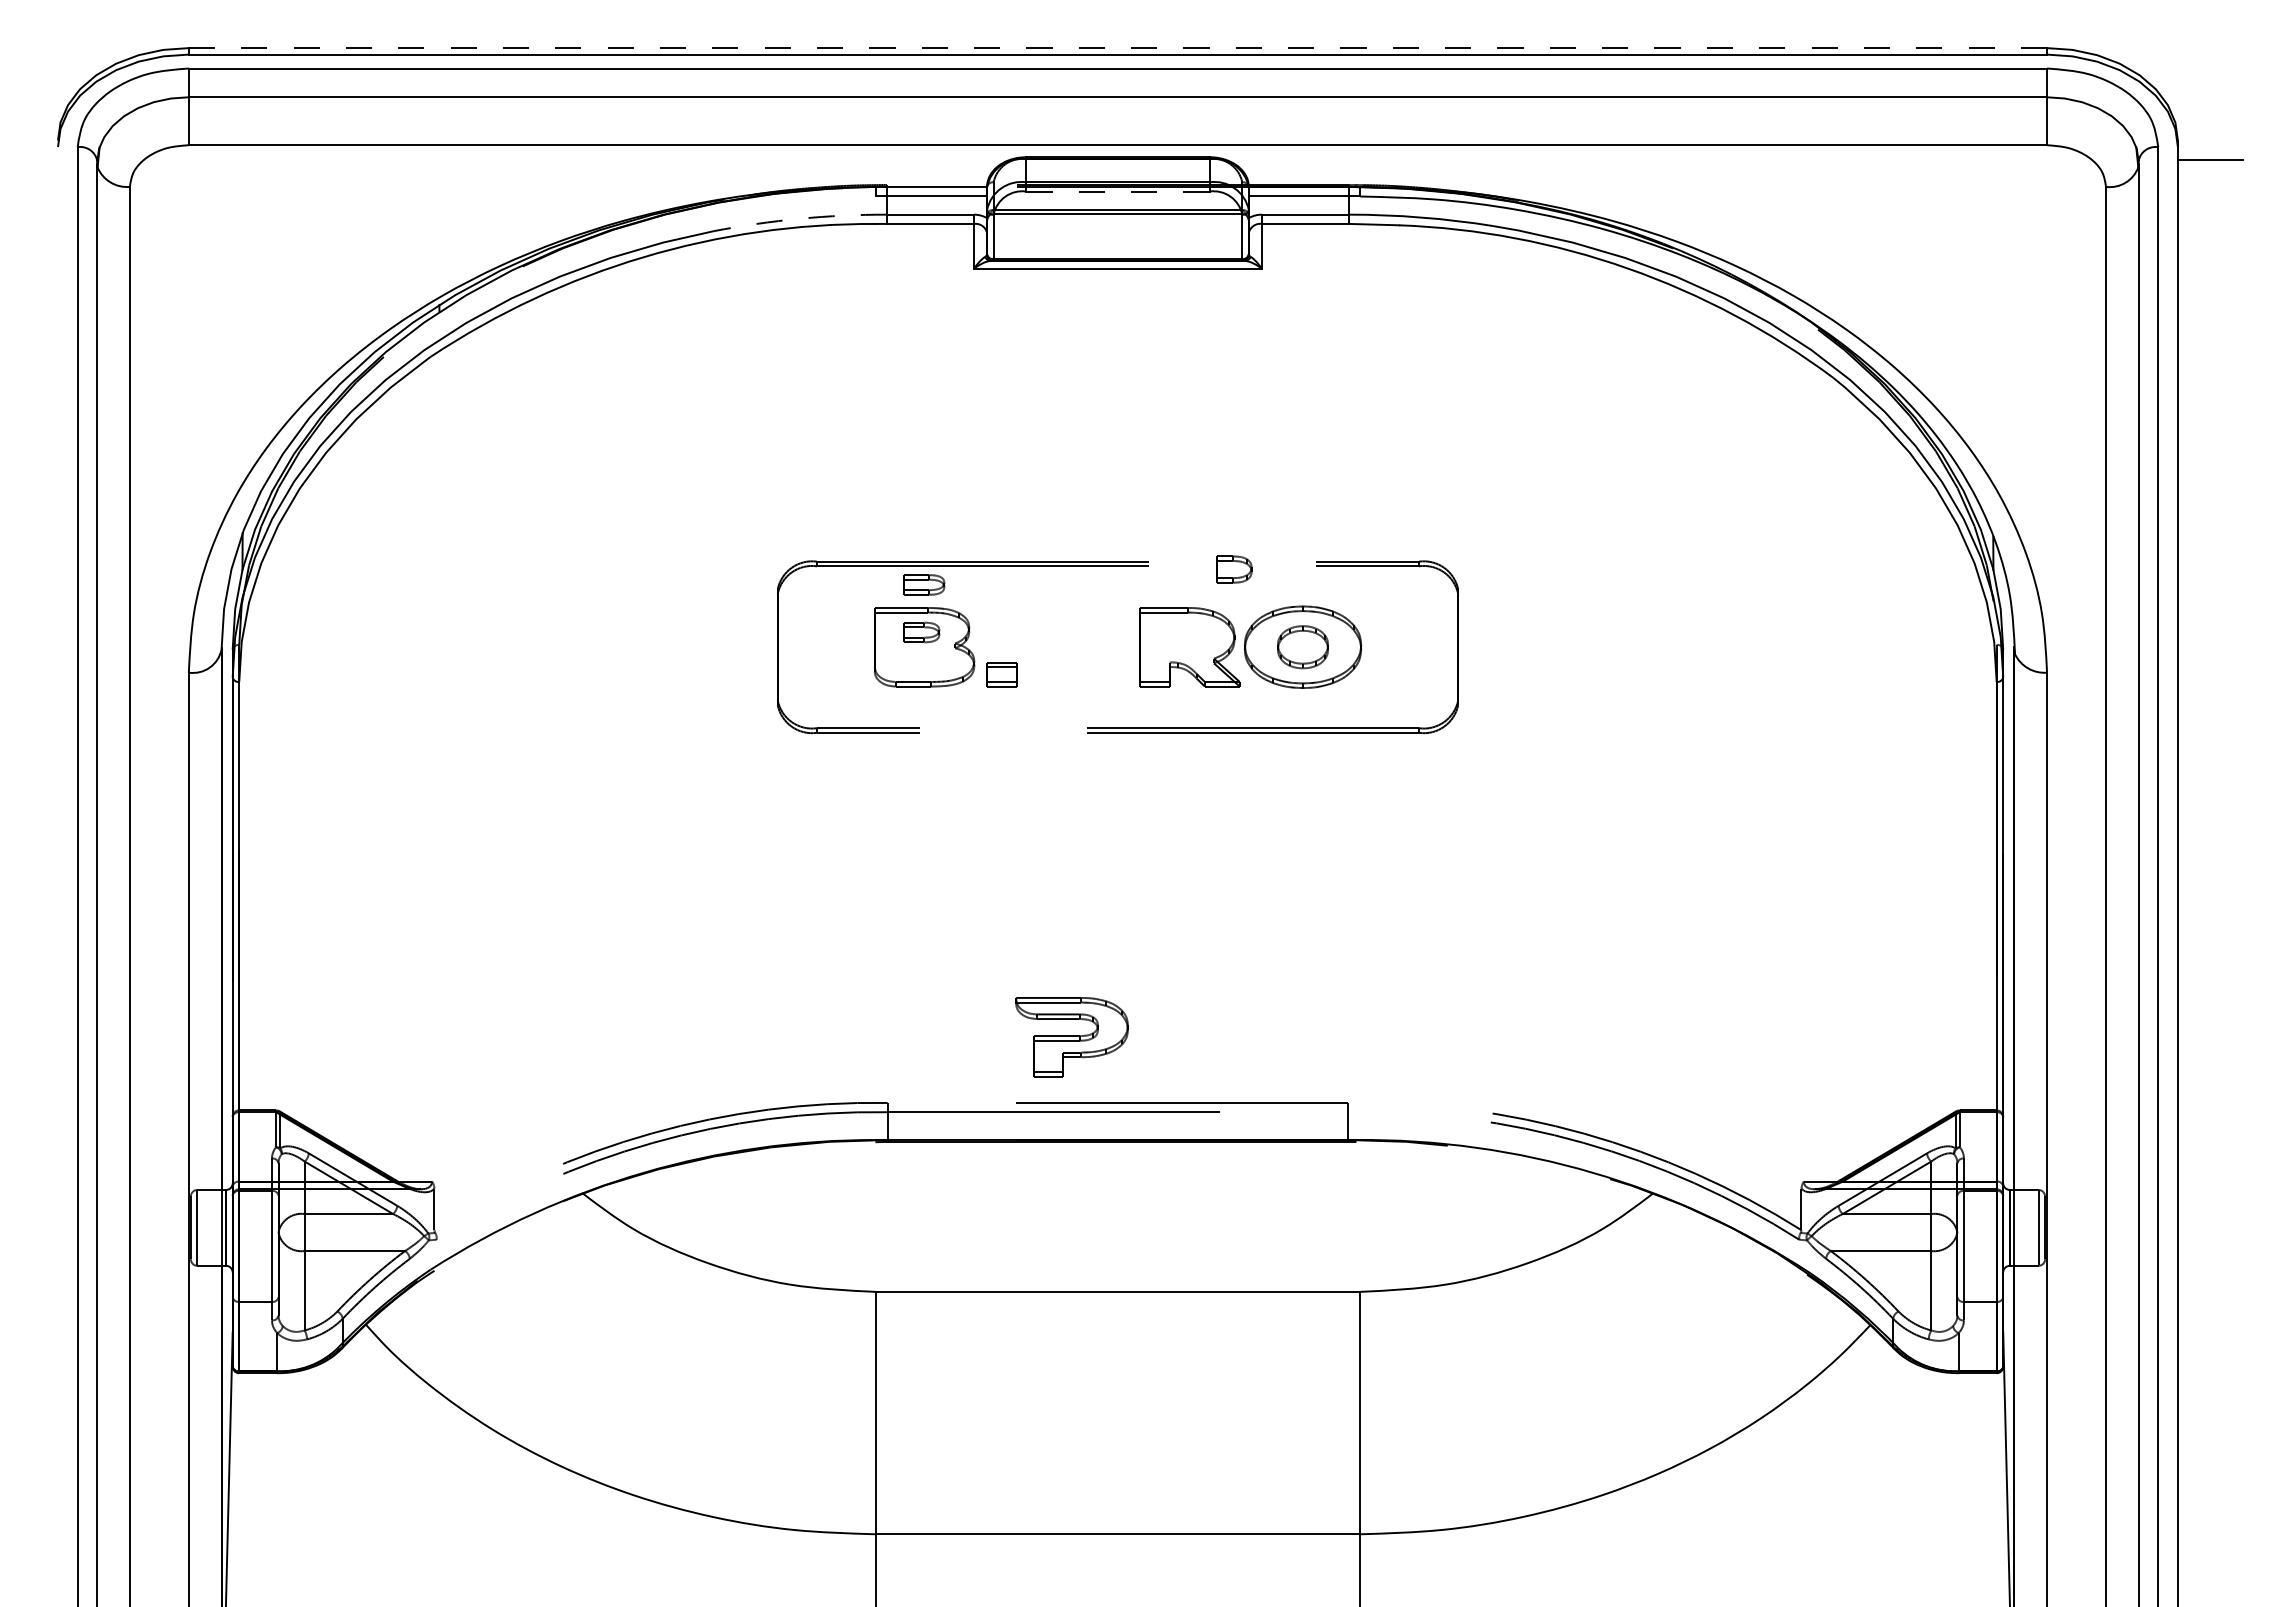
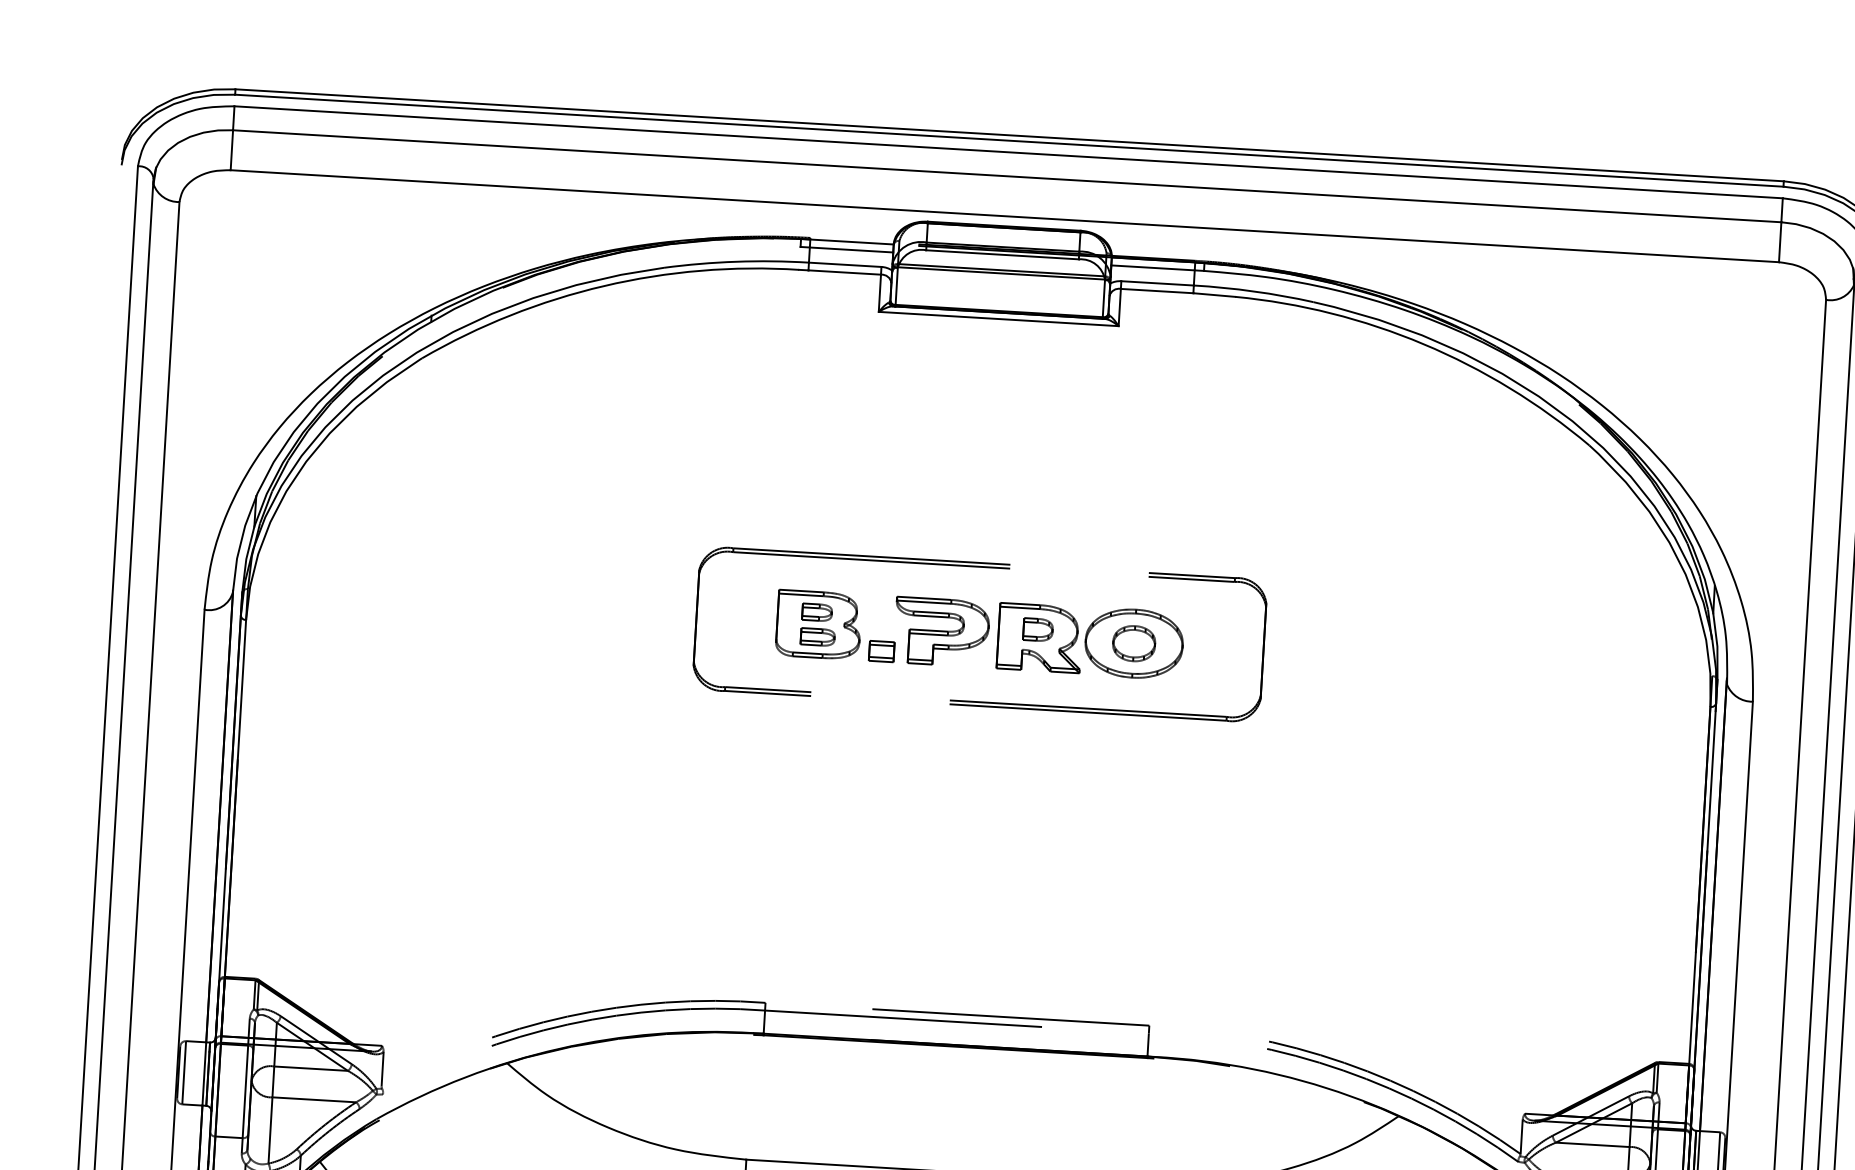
line: (1117, 48) -> (1009, 135), dashed -> solid
line: (1117, 191) -> (1002, 254), dashed -> solid
arc: (800, 218) -> (736, 261), dashed -> solid
part: (1234, 569) -> (1038, 629), moved
part: (924, 584) -> (818, 636), moved
part: (1071, 1037) -> (941, 632), moved

